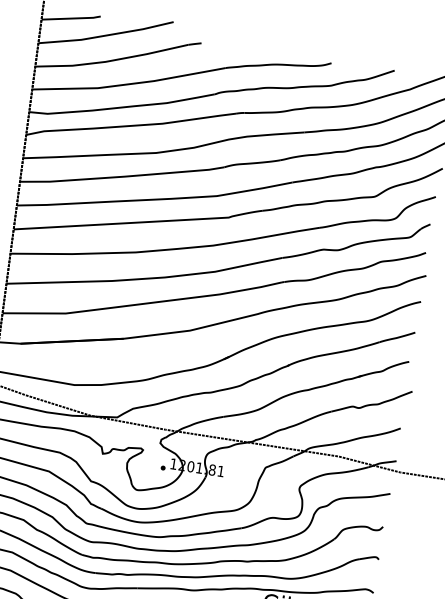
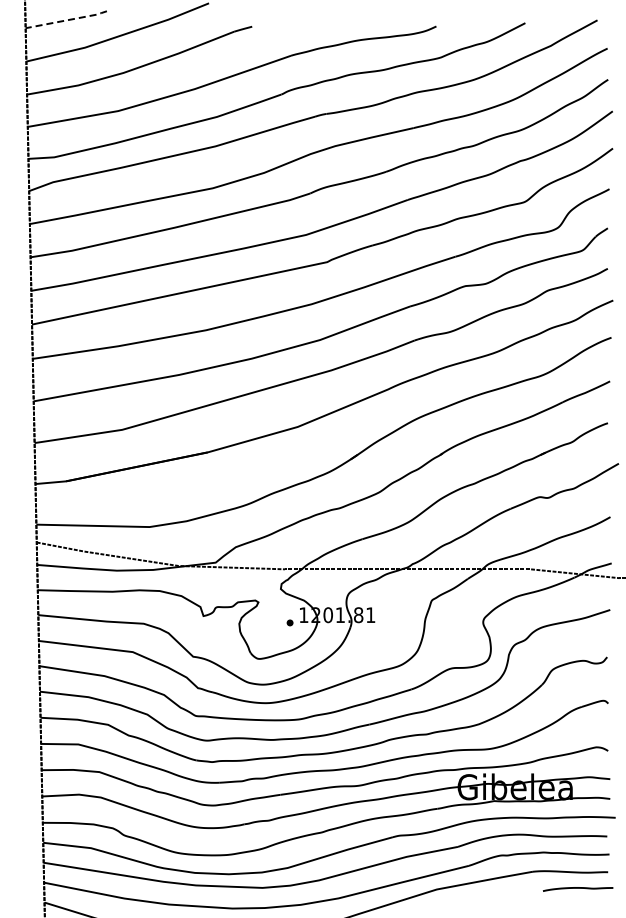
line: (71, 18) -> (67, 20), solid -> dashed

